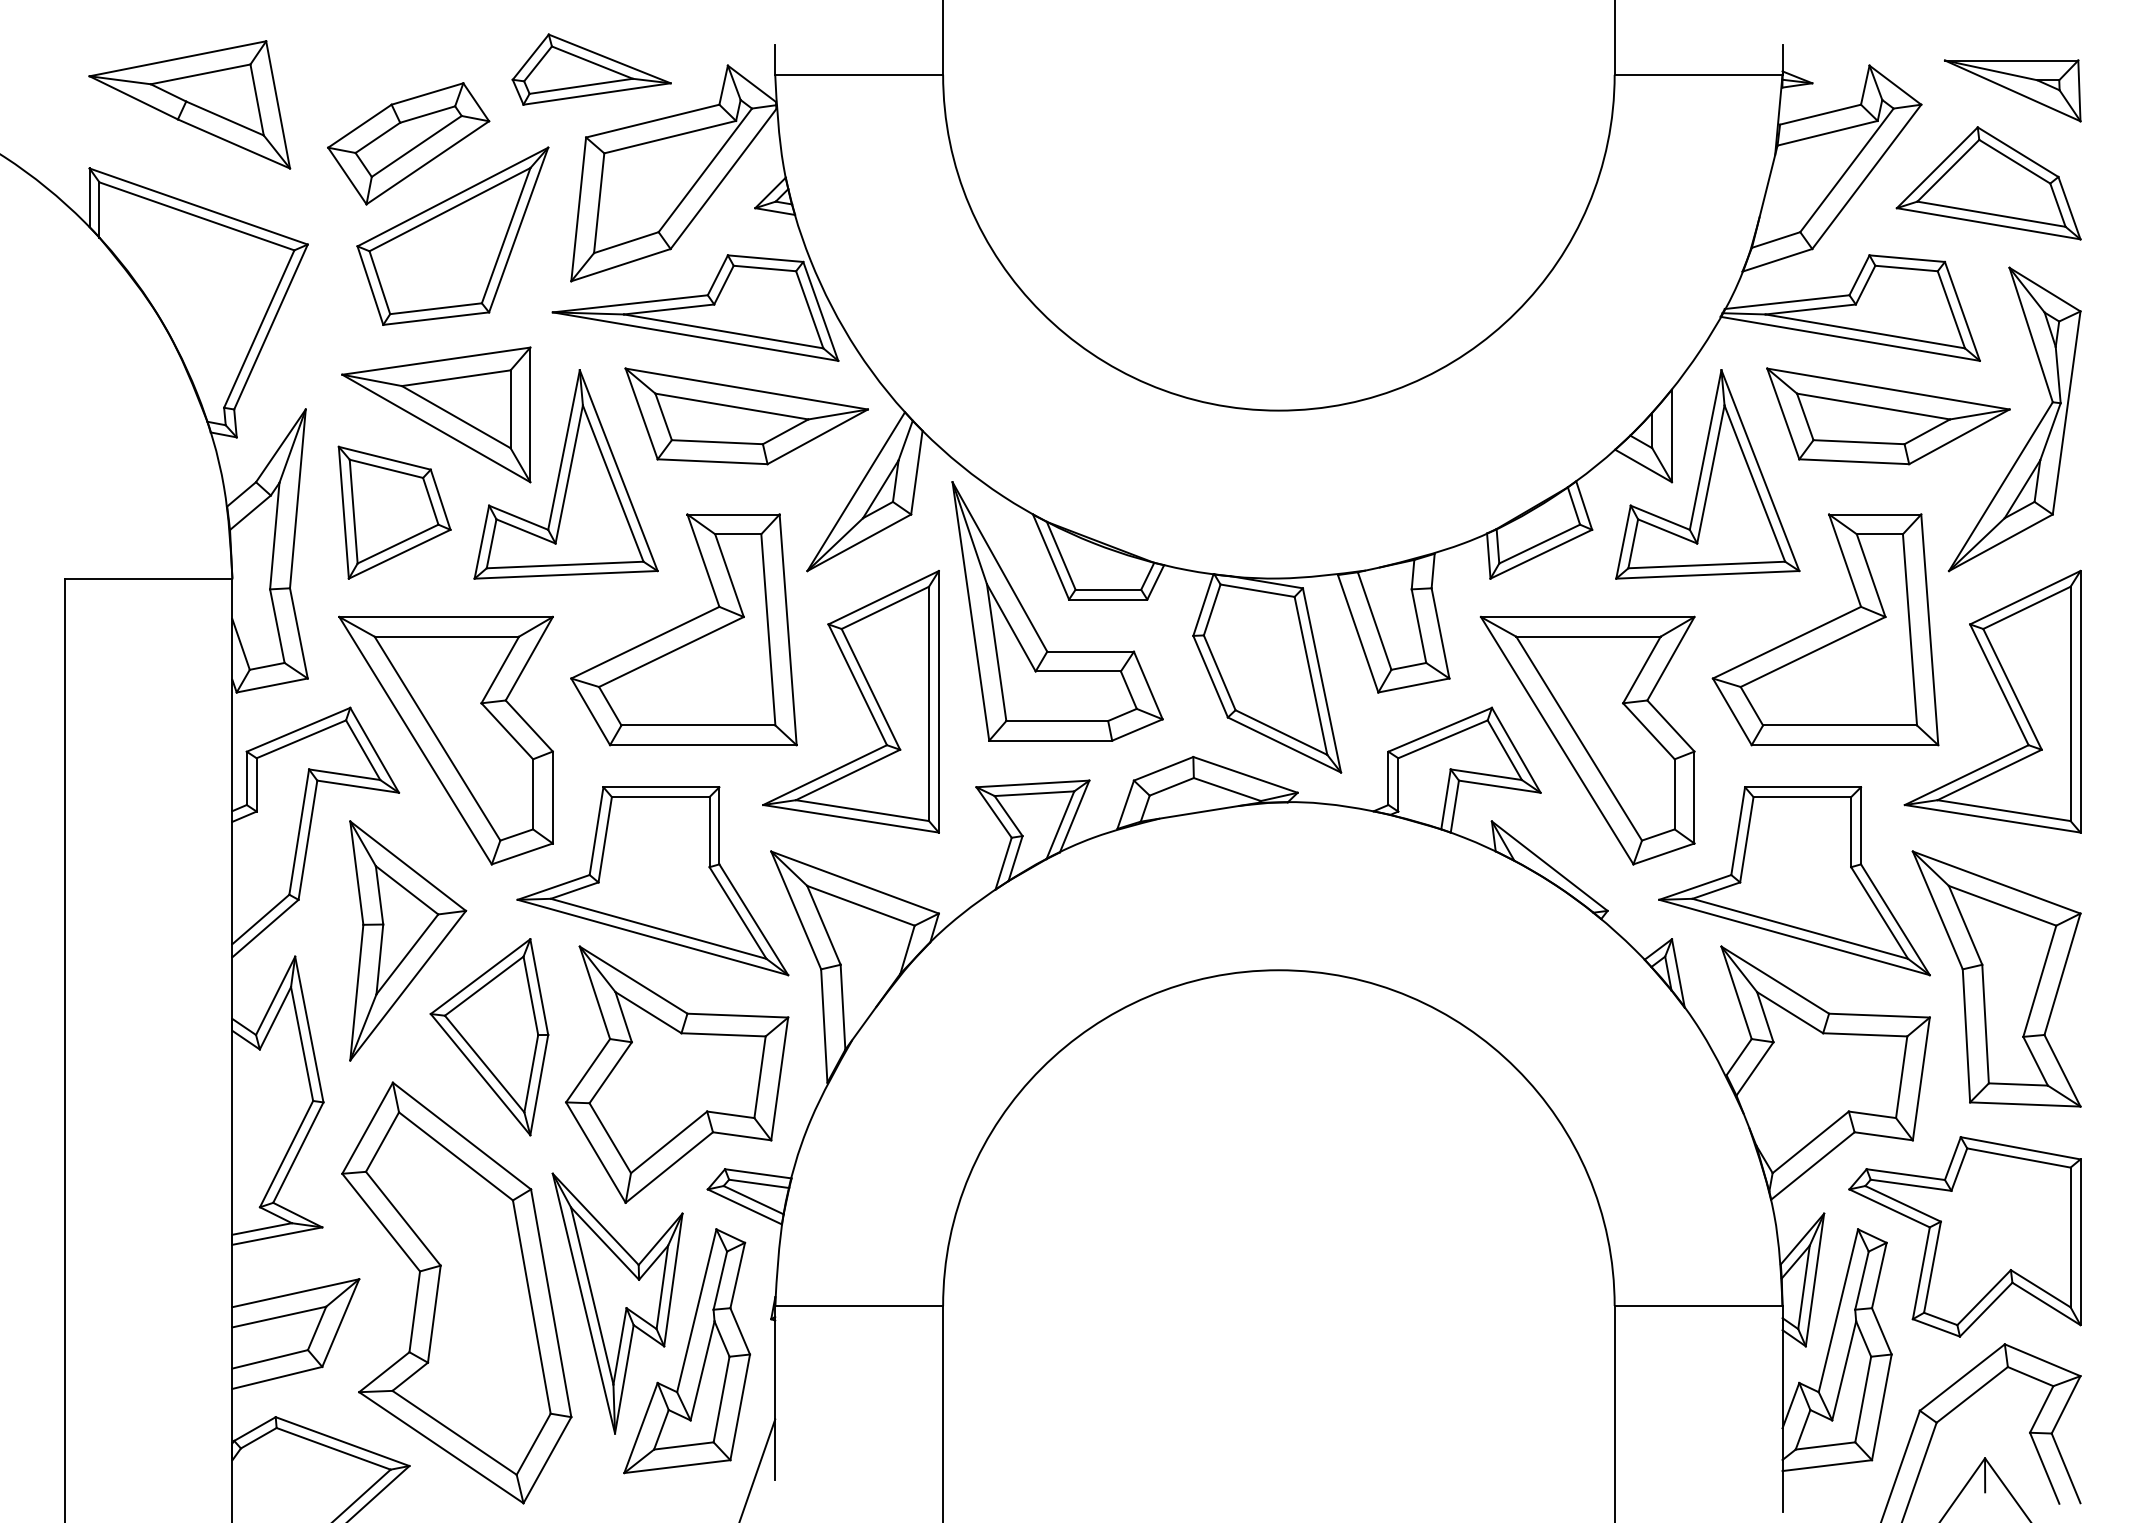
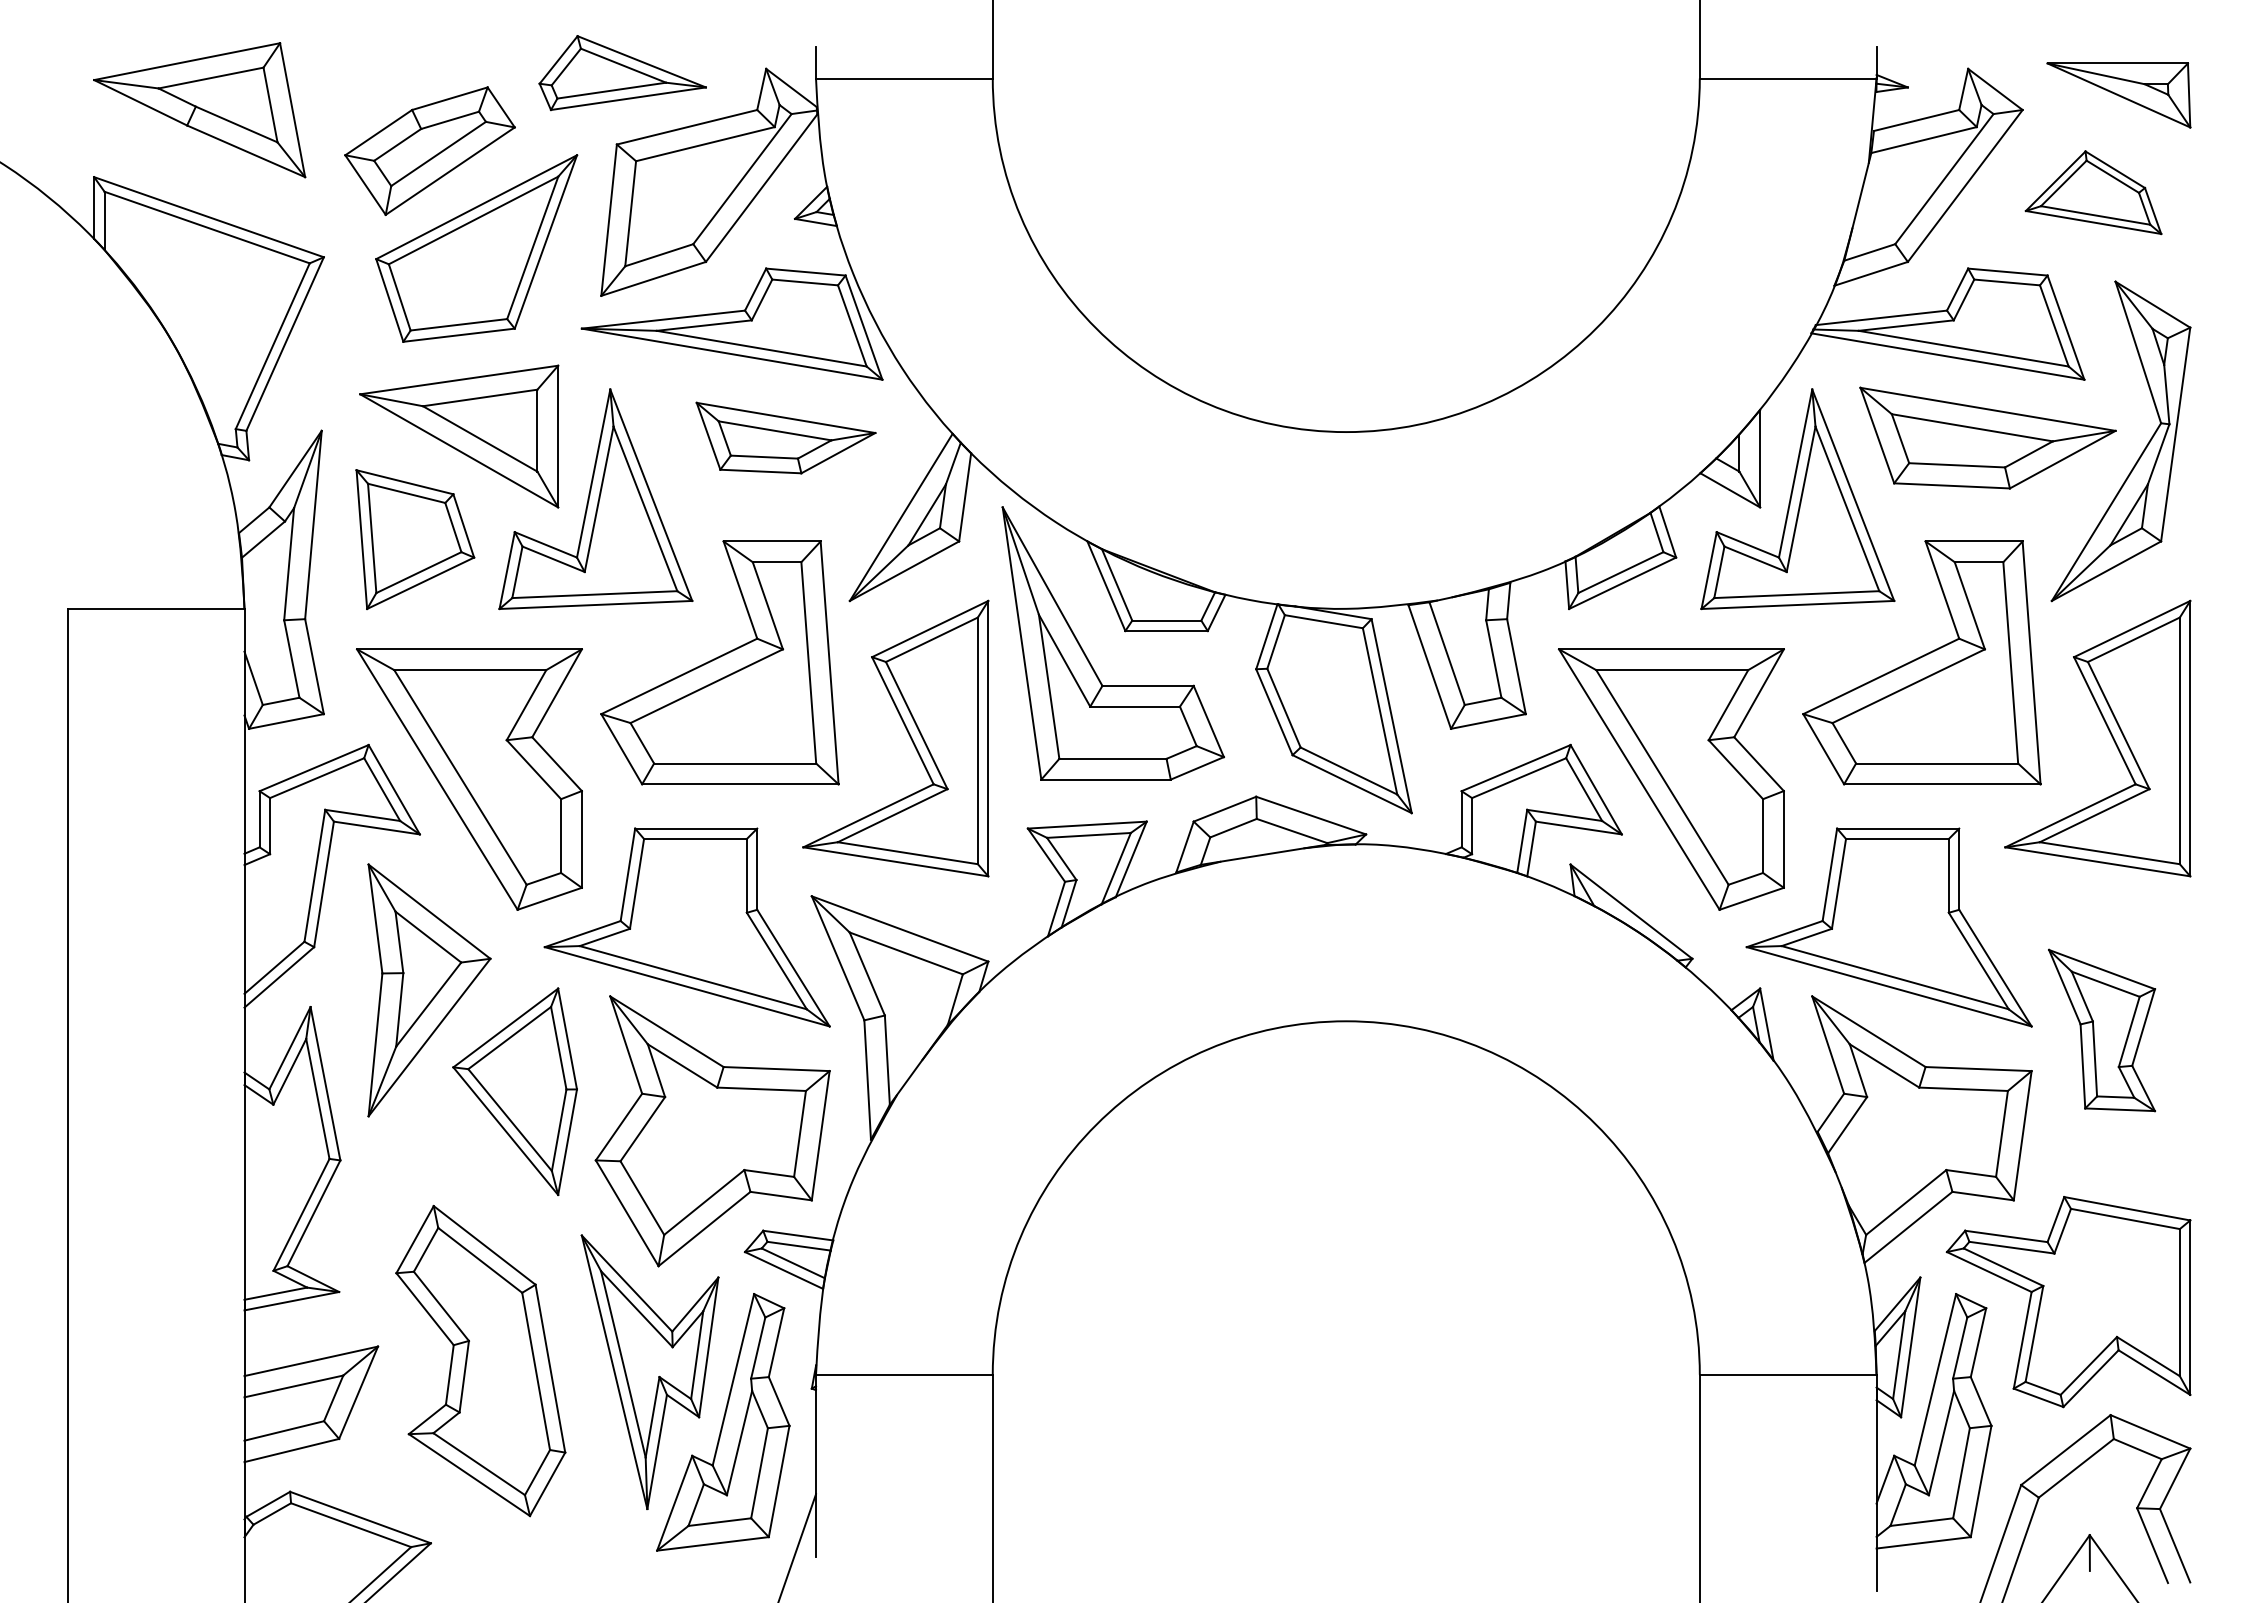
part: (1988, 183) -> (2093, 192), size x0.7
part: (746, 415) -> (785, 437), size x0.7
part: (1996, 979) -> (2101, 1030), size x0.6
part: (456, 1292) -> (480, 1360), size x0.7

